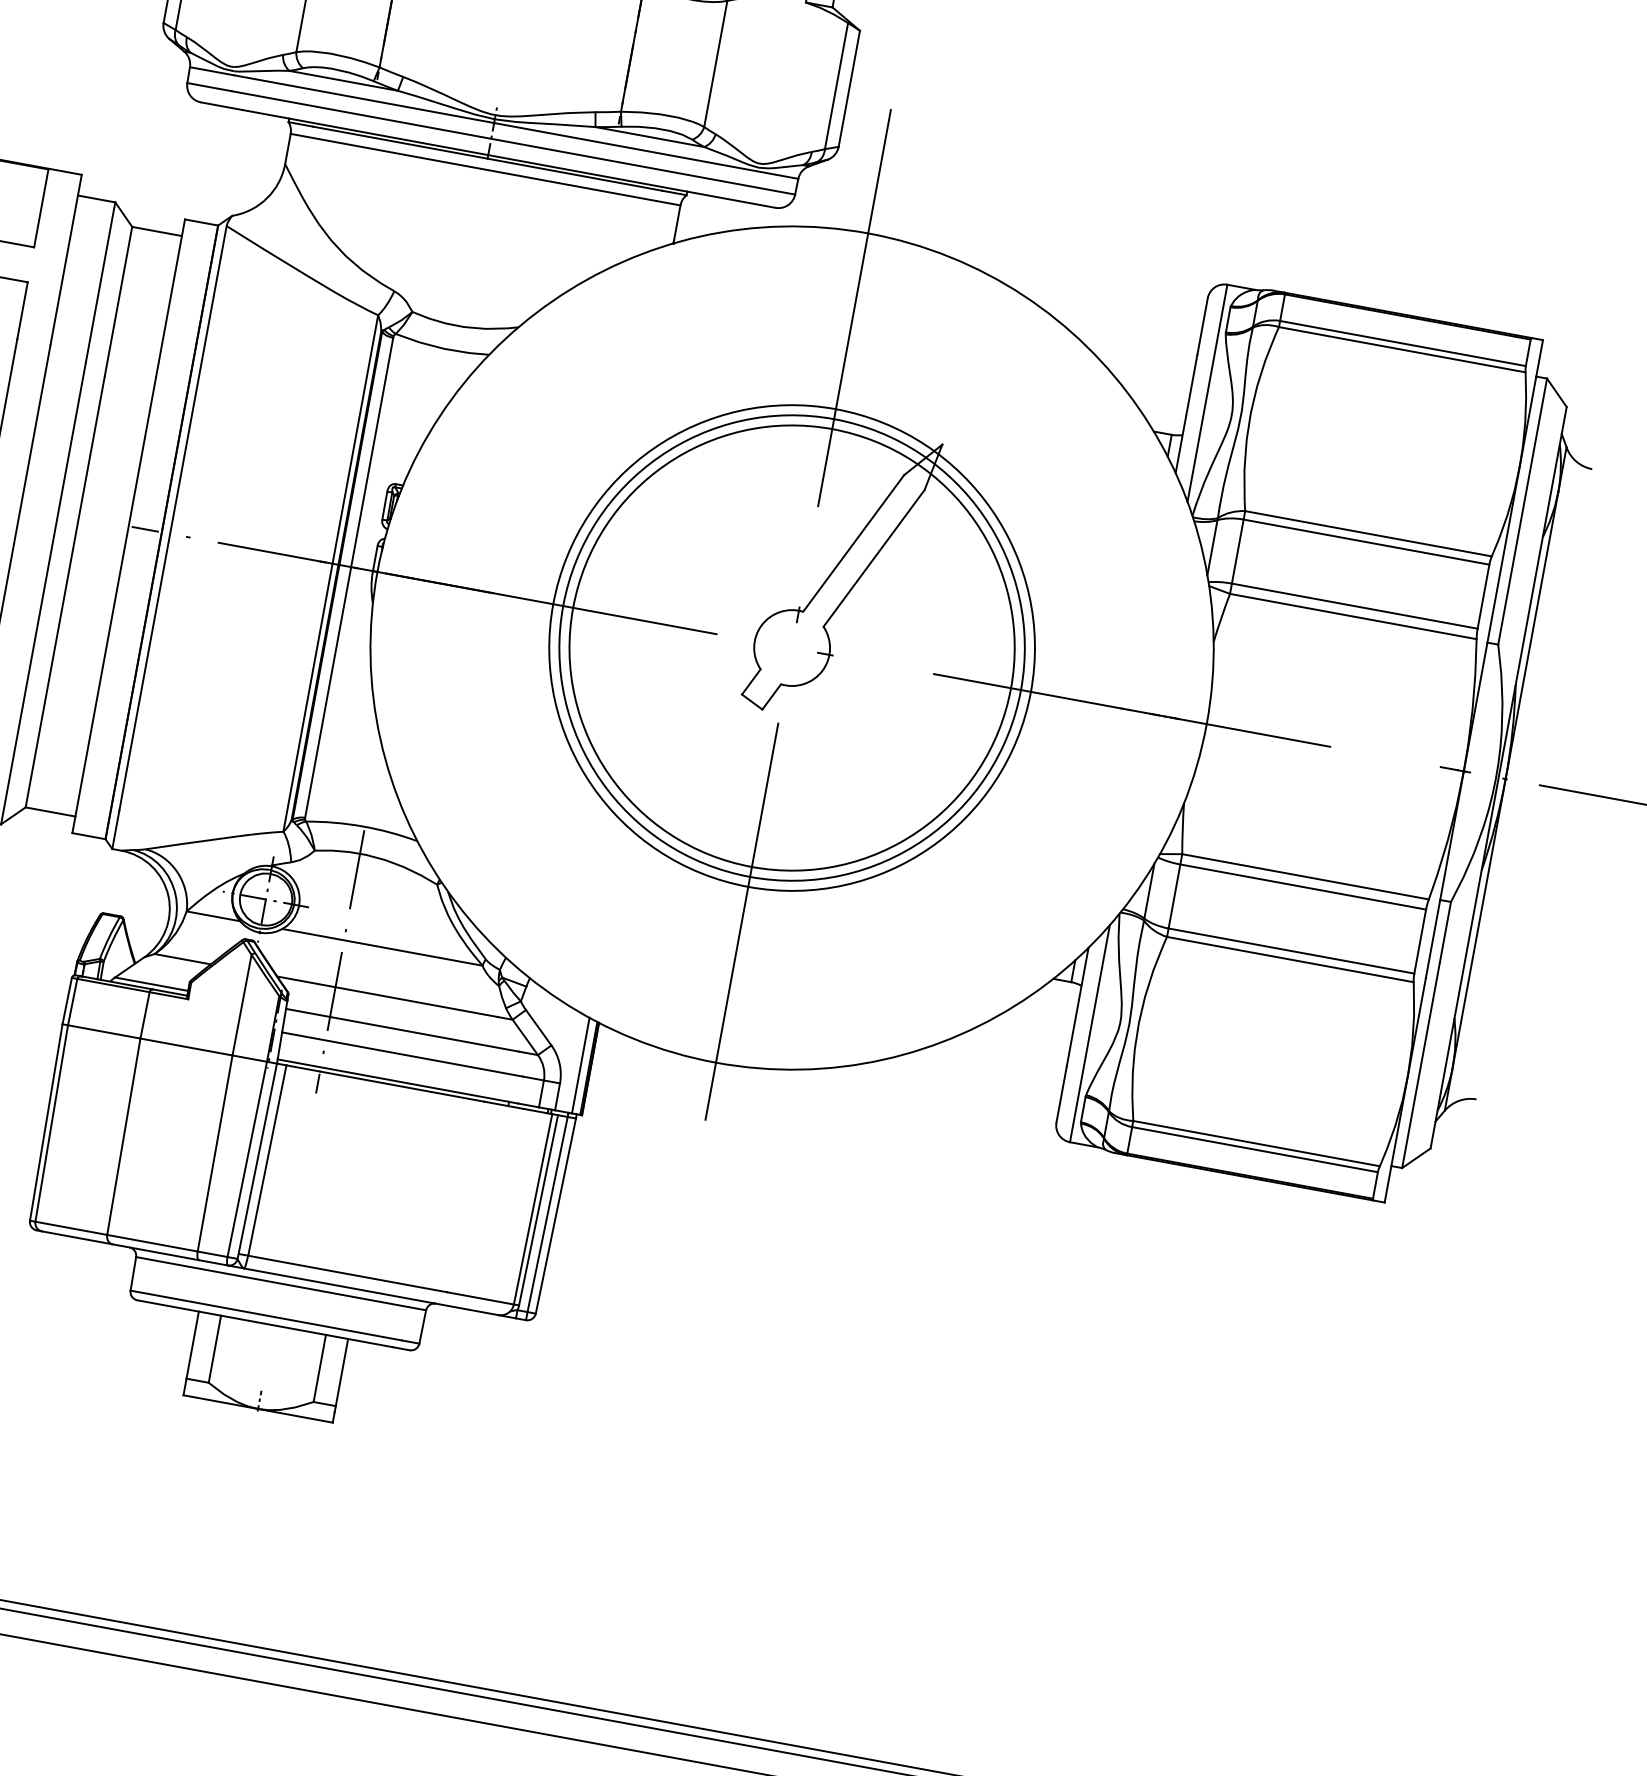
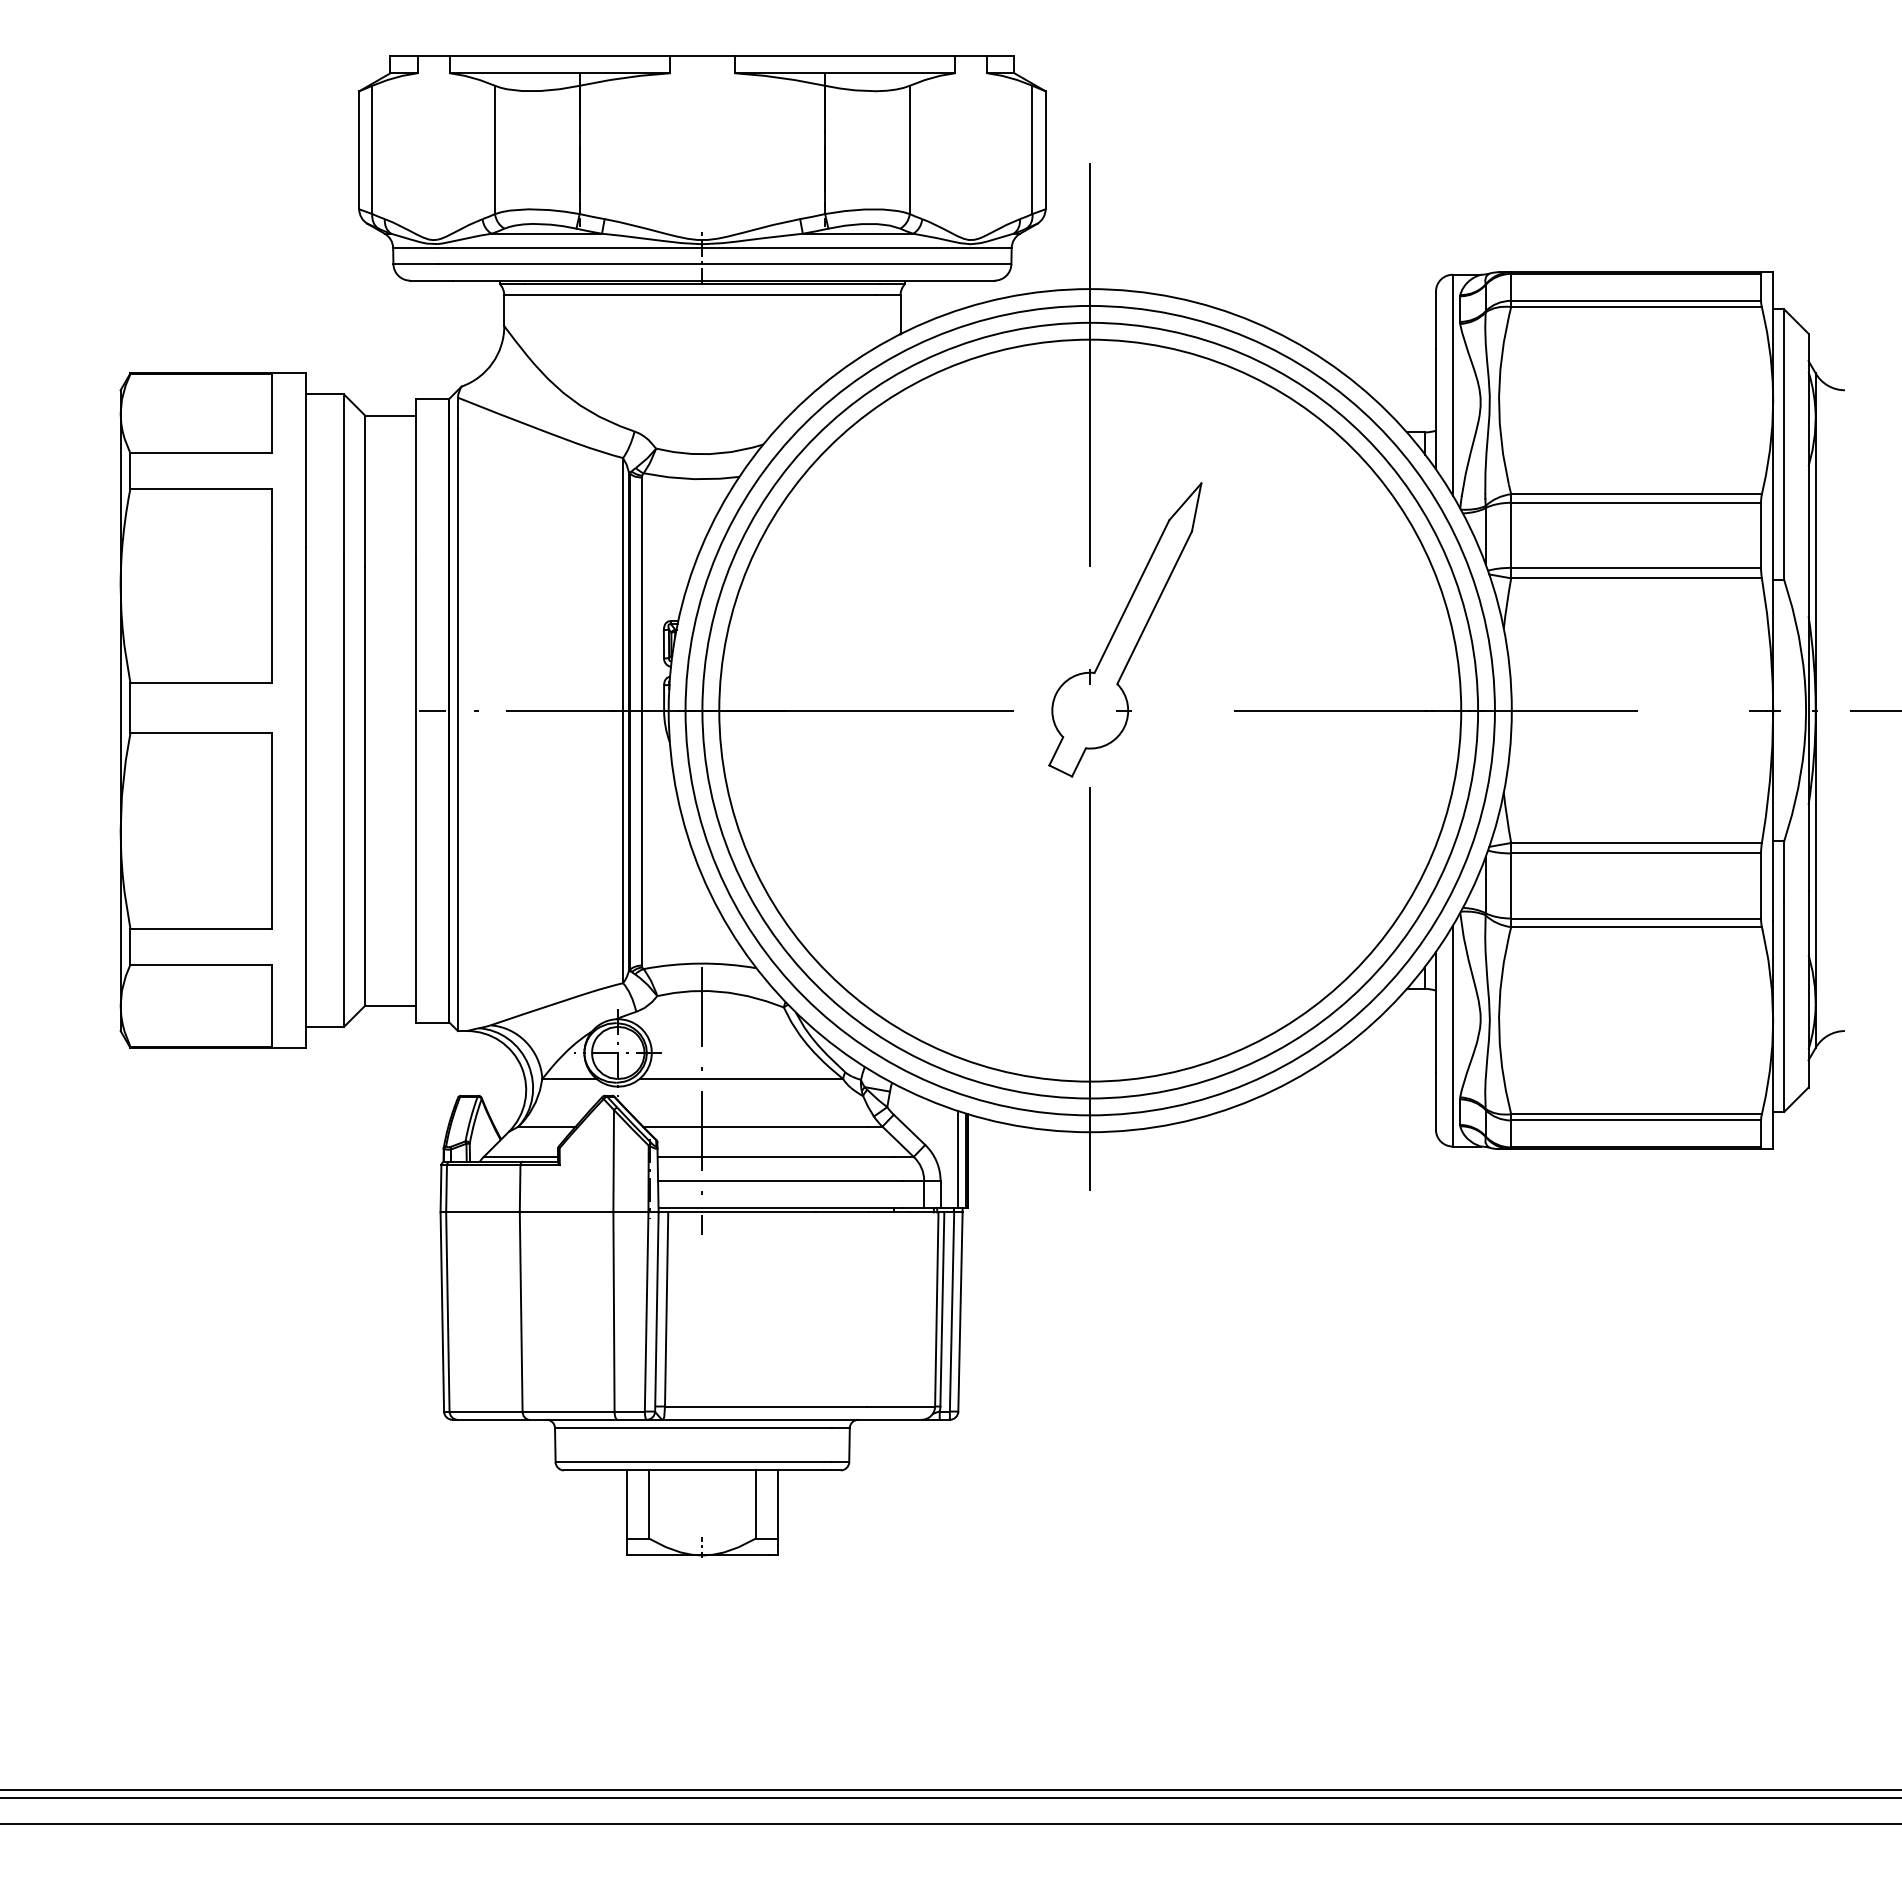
circle: (791, 647) -> (1089, 710), size x1.67
circle: (792, 647) -> (1090, 710), size x1.67
circle: (792, 647) -> (1090, 710), size x1.67

